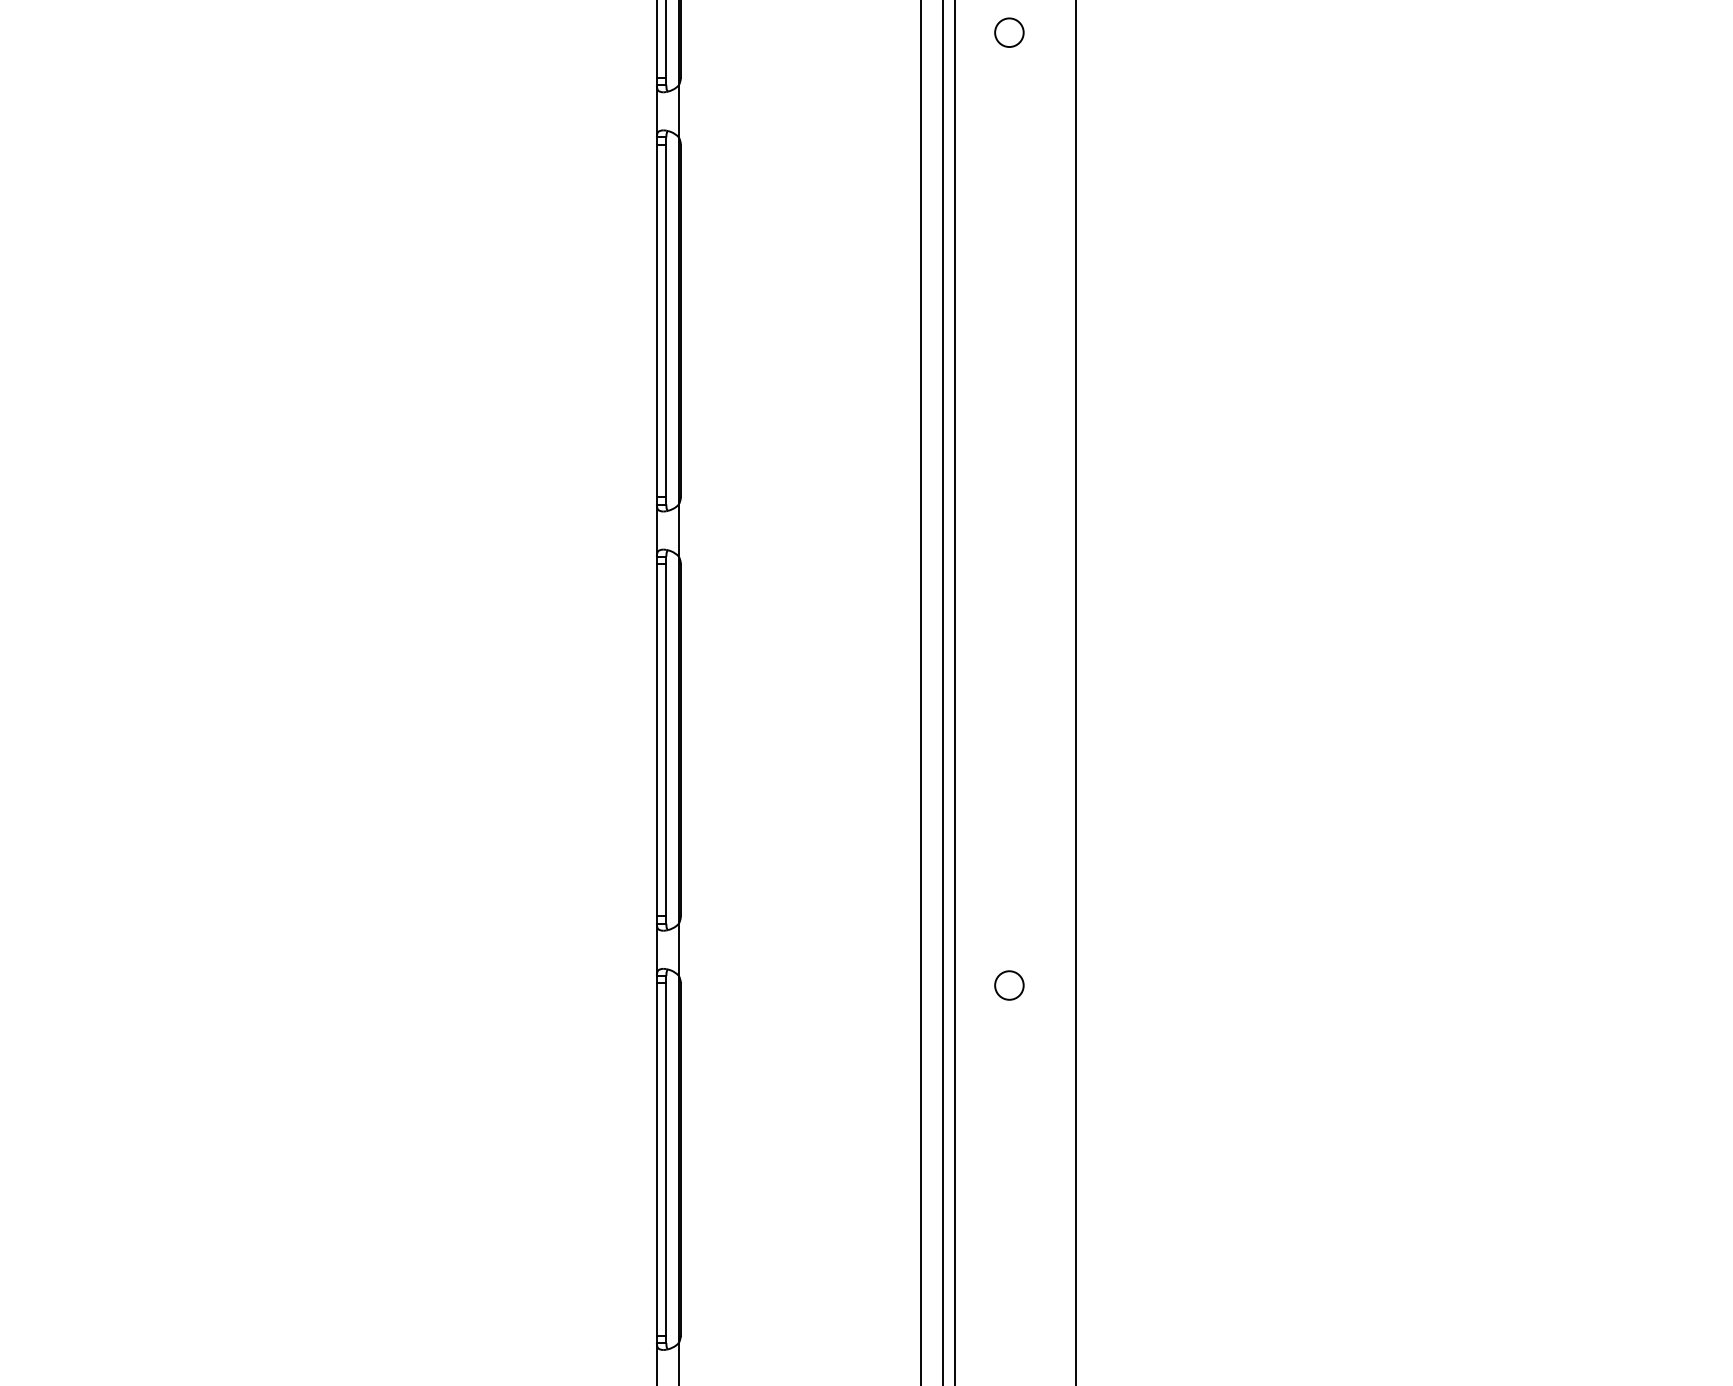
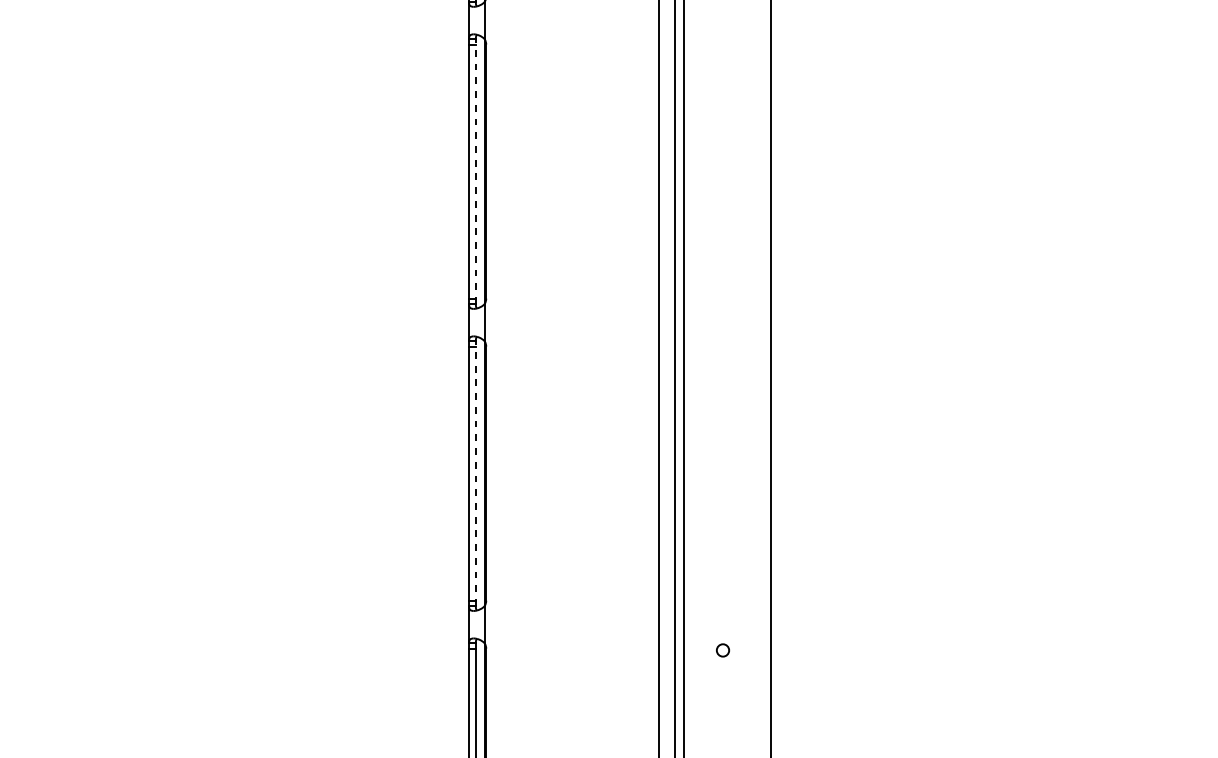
line: (666, 320) -> (475, 171), solid -> dashed
line: (666, 740) -> (475, 473), solid -> dashed
circle: (1009, 985) -> (723, 650), size x0.6

